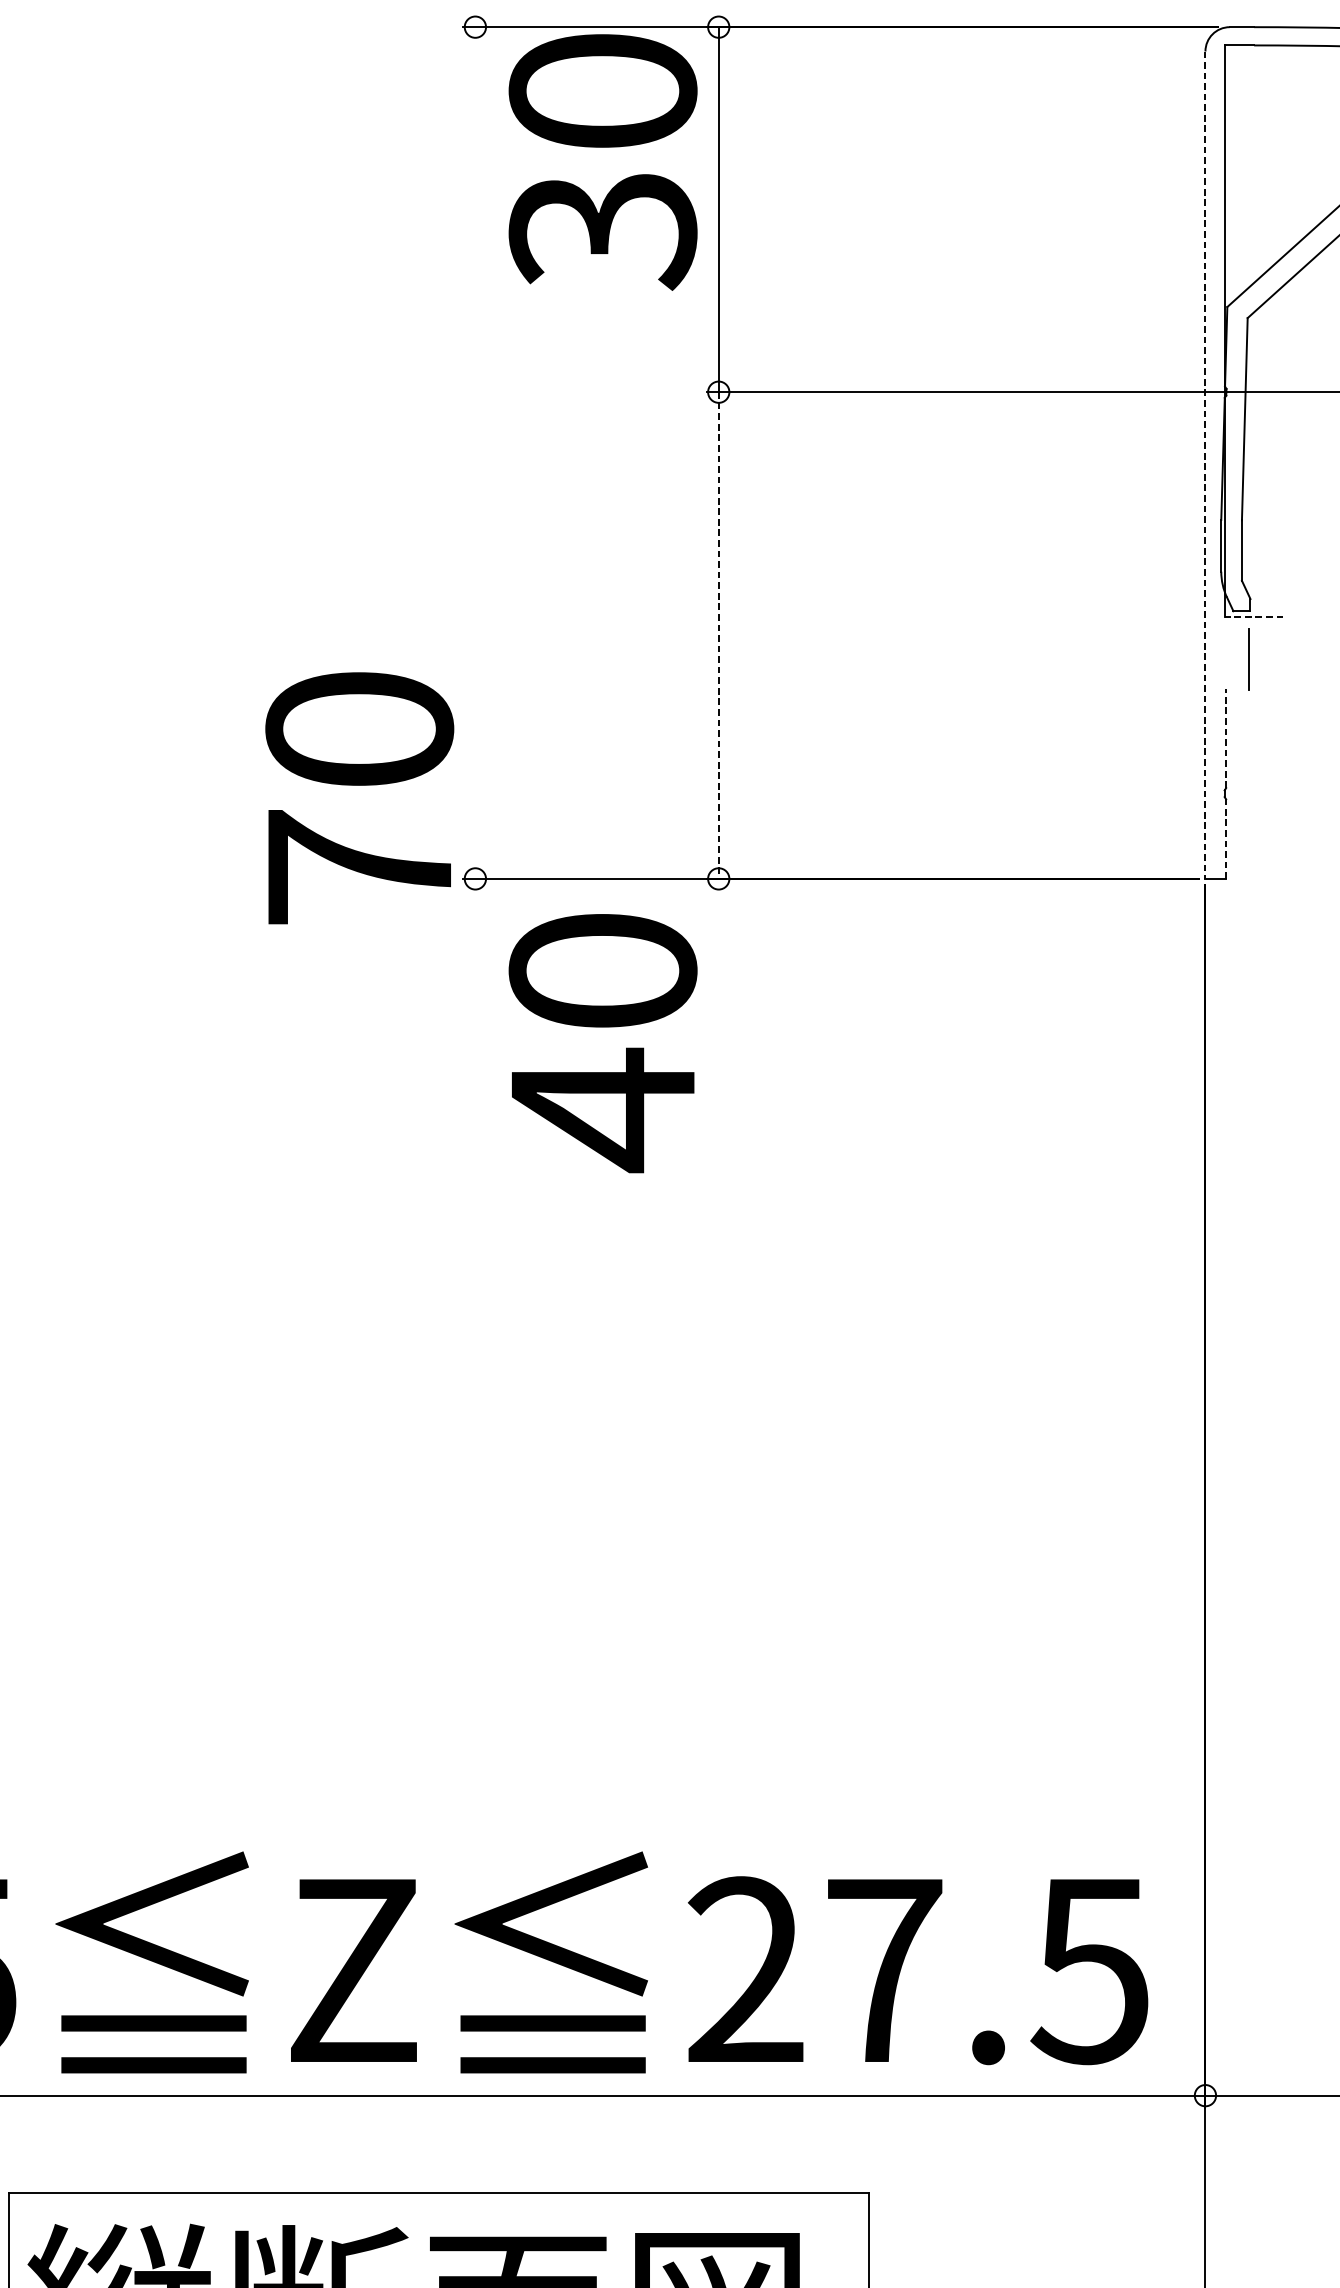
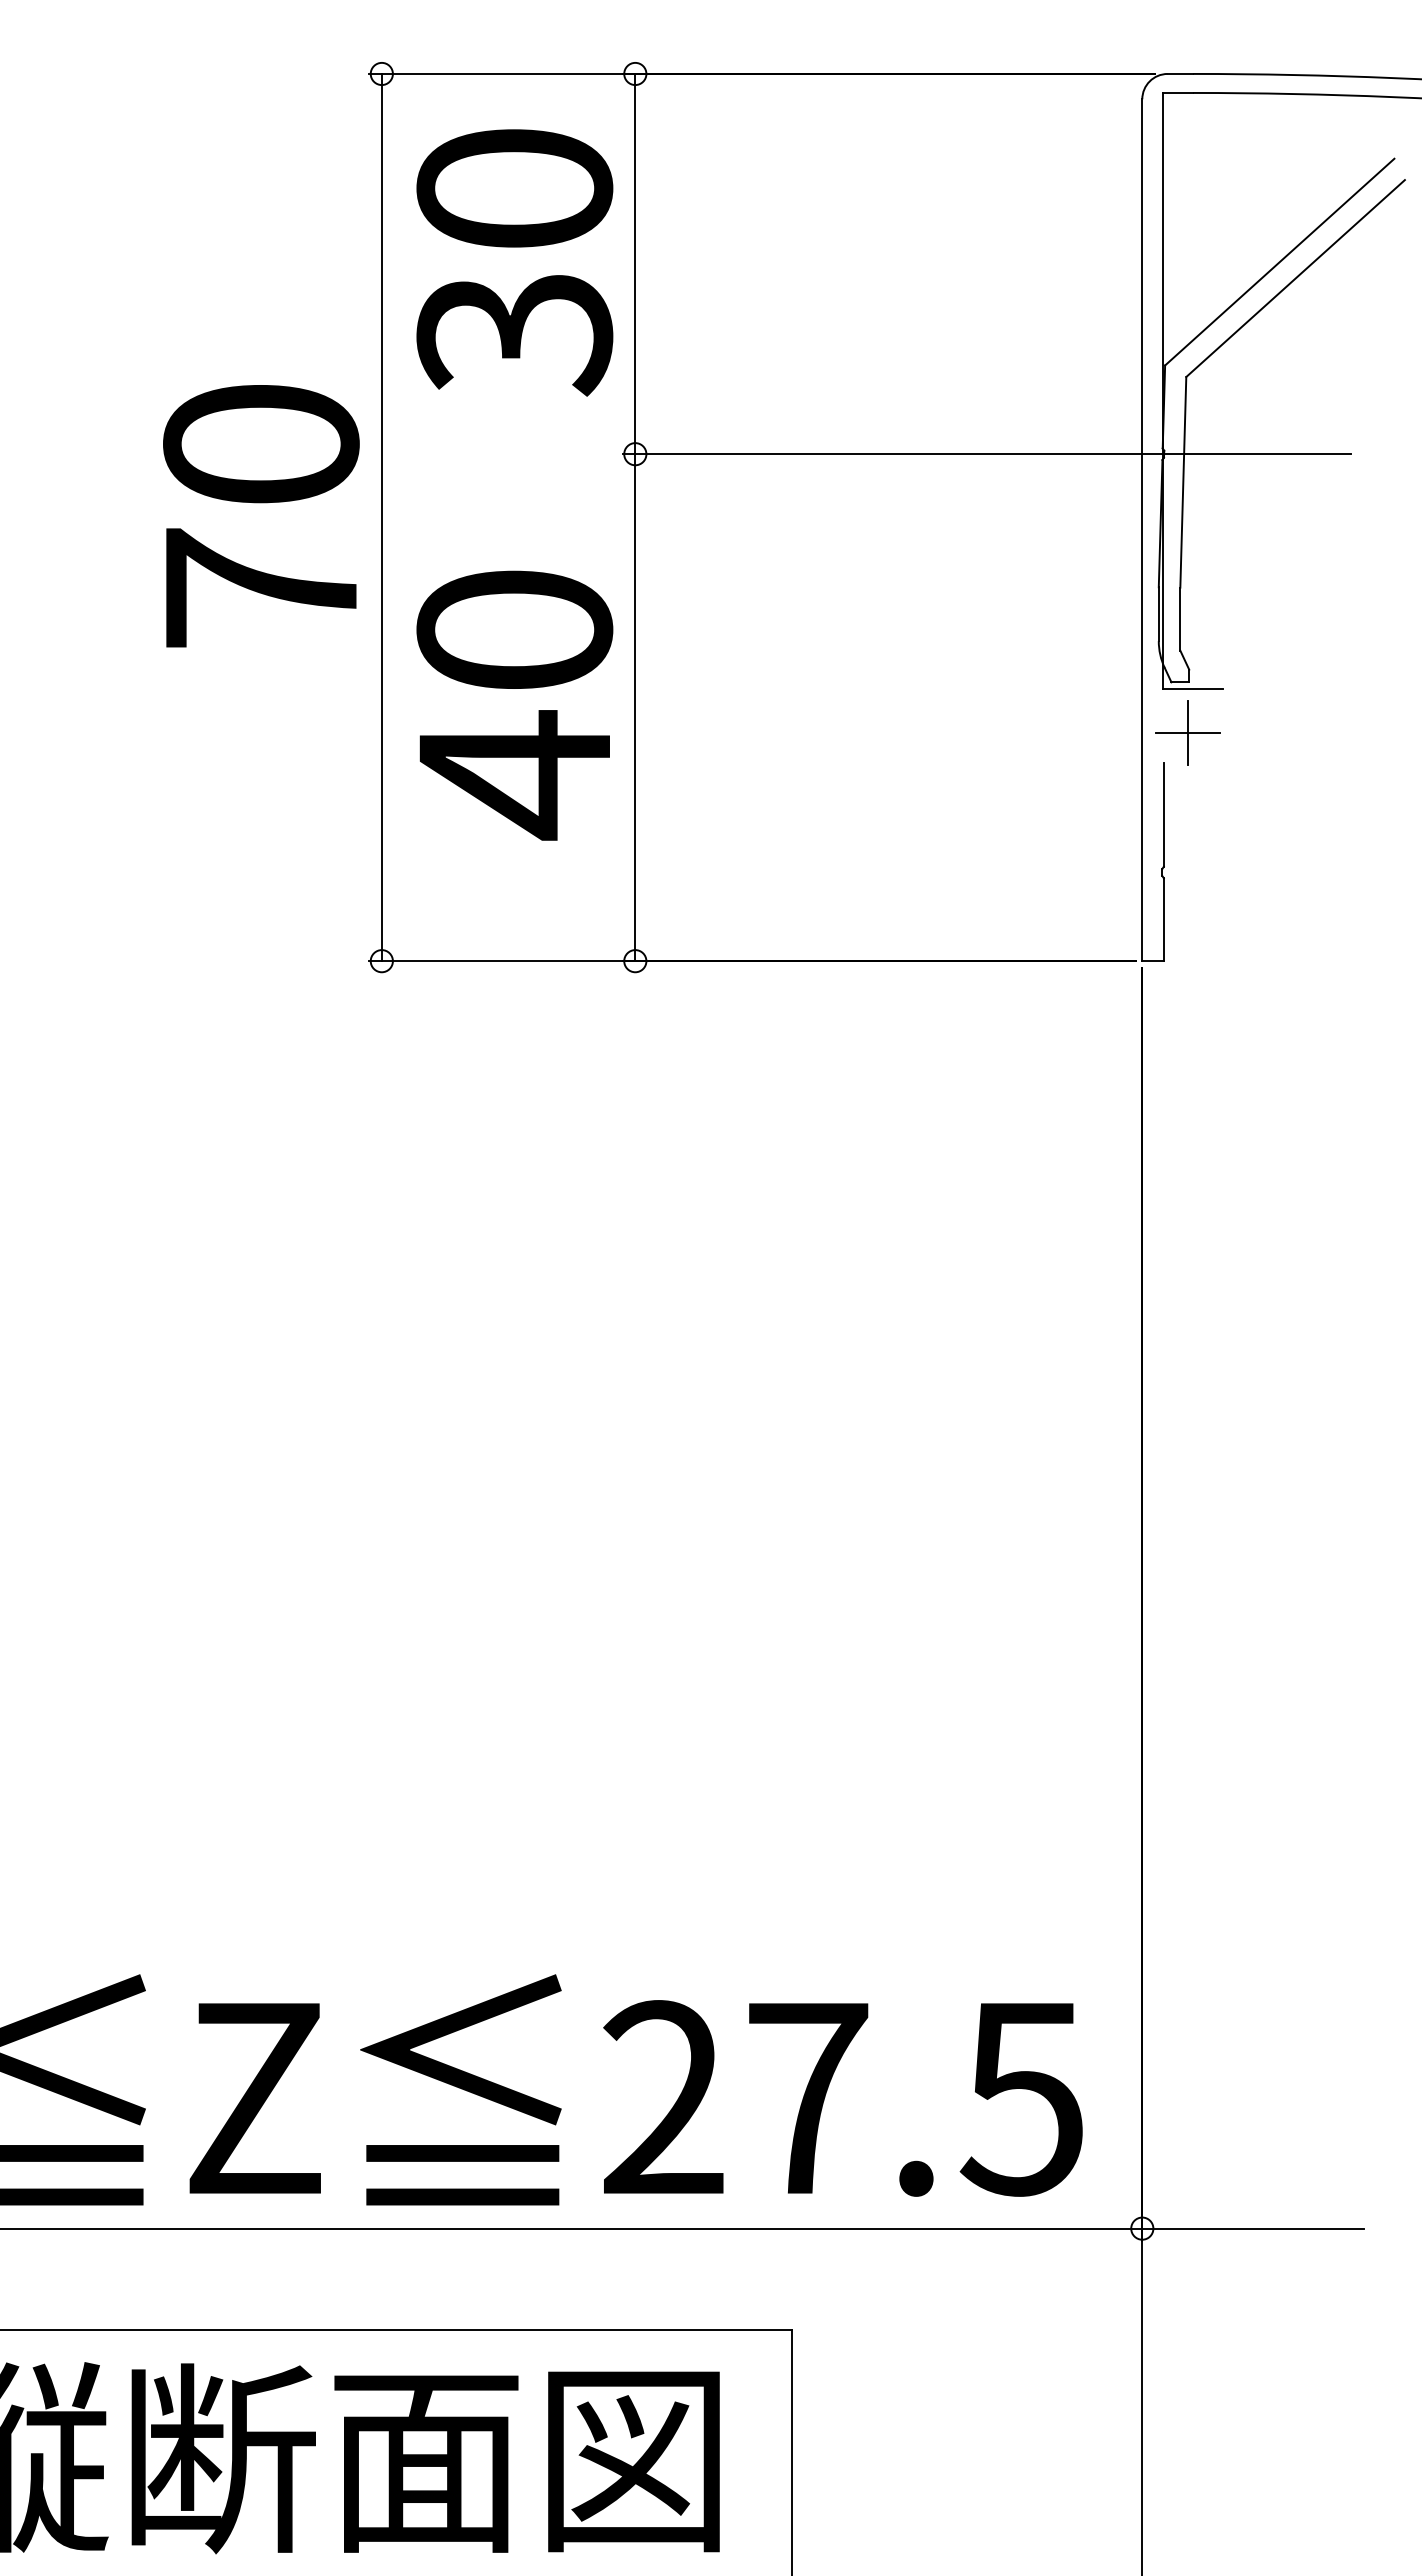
text: (602, 162) -> (514, 262), moved
line: (475, 452) -> (381, 517), added
line: (1205, 465) -> (1142, 530), dashed -> solid
line: (1253, 617) -> (1192, 688), dashed -> solid
line: (718, 636) -> (635, 708), dashed -> solid
line: (1248, 660) -> (1187, 733), added
line: (1225, 739) -> (1163, 815), dashed -> solid
text: (359, 798) -> (261, 516), moved
line: (1225, 838) -> (1163, 919), dashed -> solid
text: (602, 1043) -> (514, 705), moved

